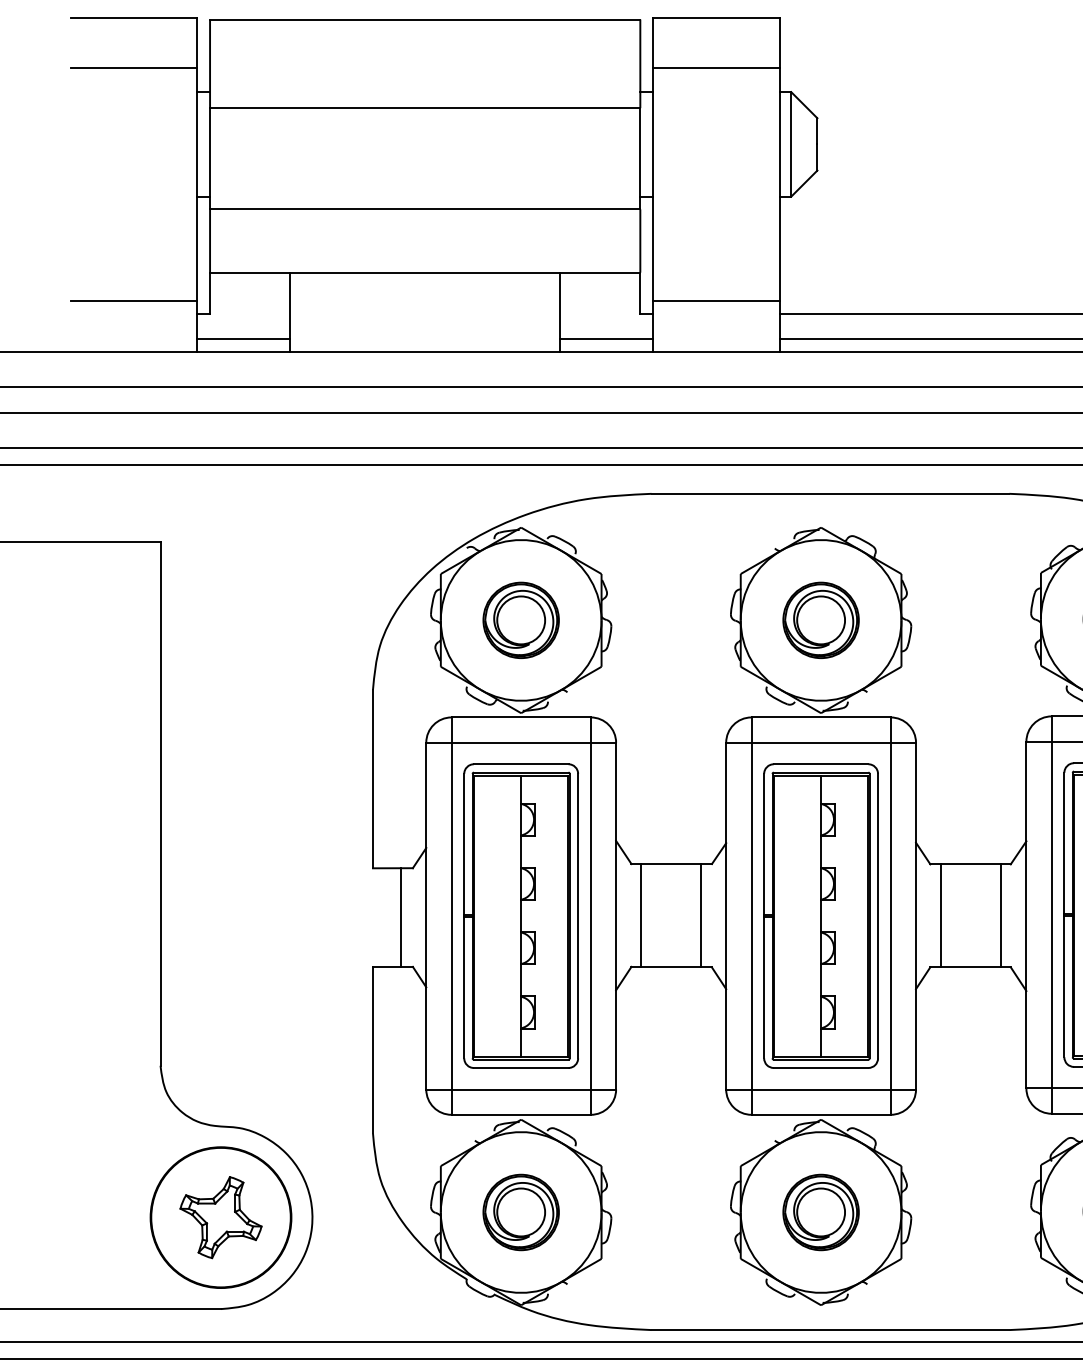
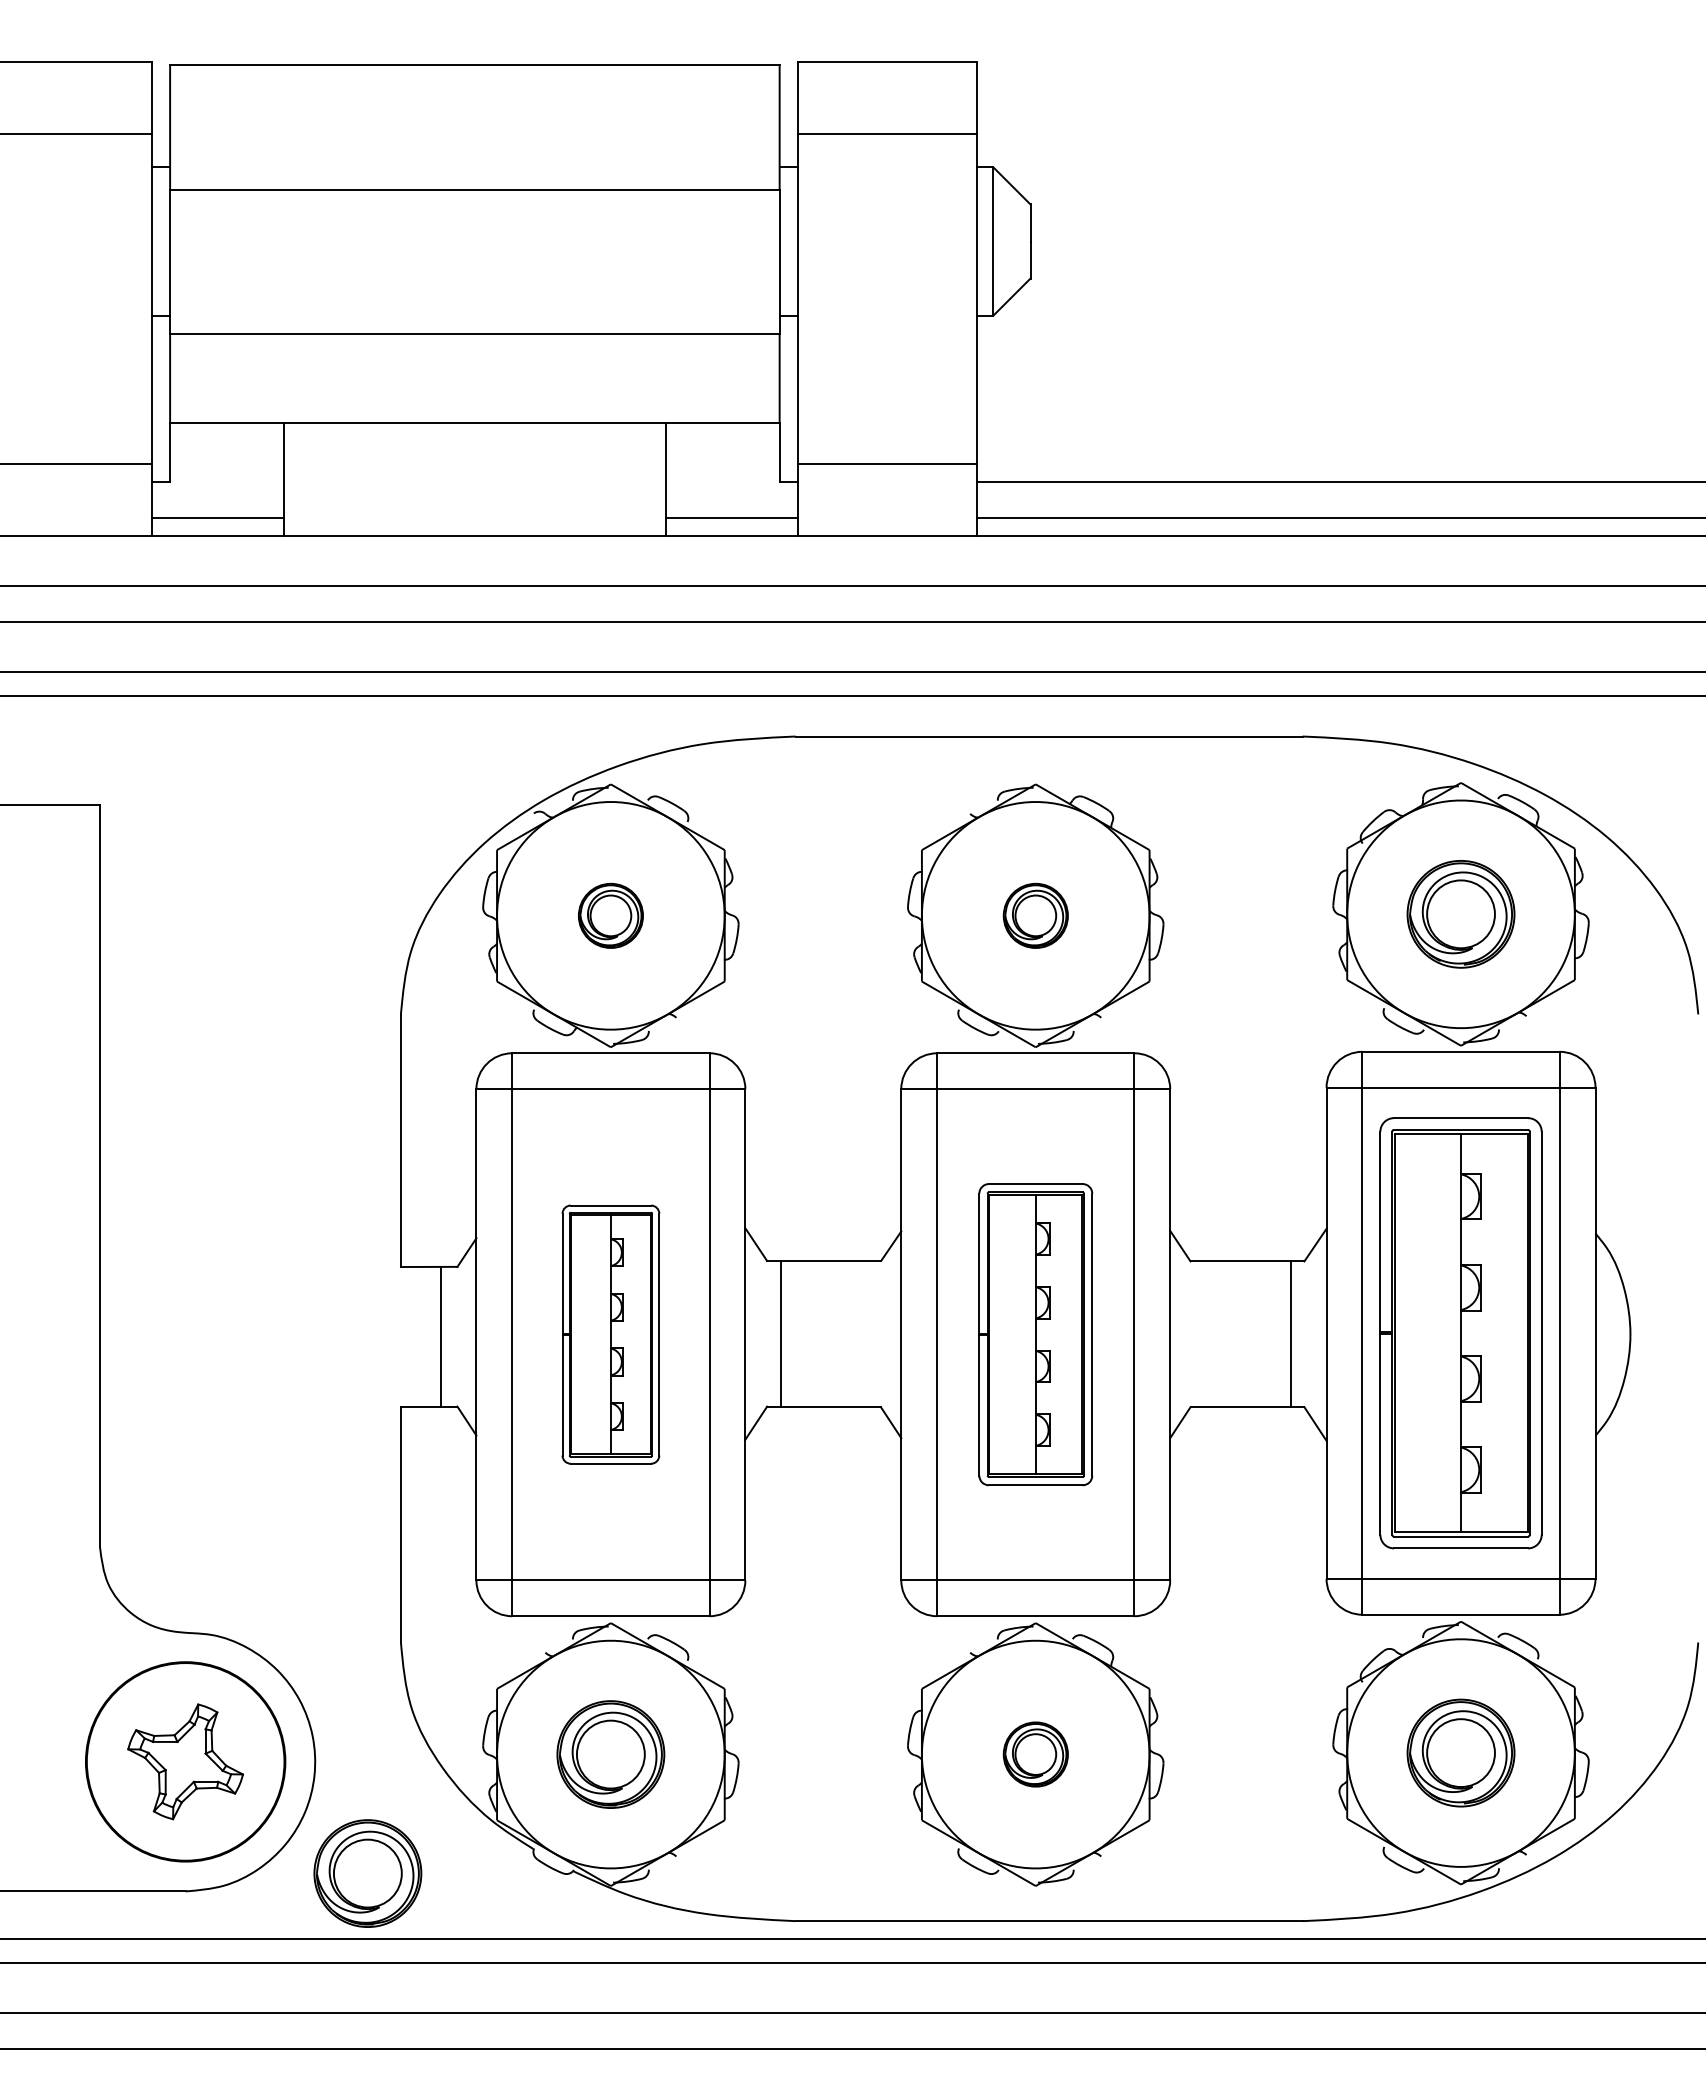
part: (520, 620) -> (610, 915), size x0.6
part: (820, 620) -> (1035, 915), size x0.6
part: (520, 915) -> (610, 1334), size x0.6
line: (700, 915) -> (865, 1333), removed
part: (820, 915) -> (1035, 1334), size x0.7
line: (941, 915) -> (1206, 1334), removed
part: (820, 1212) -> (1035, 1754), size x0.6
part: (349, 1296) -> (367, 1873), added

